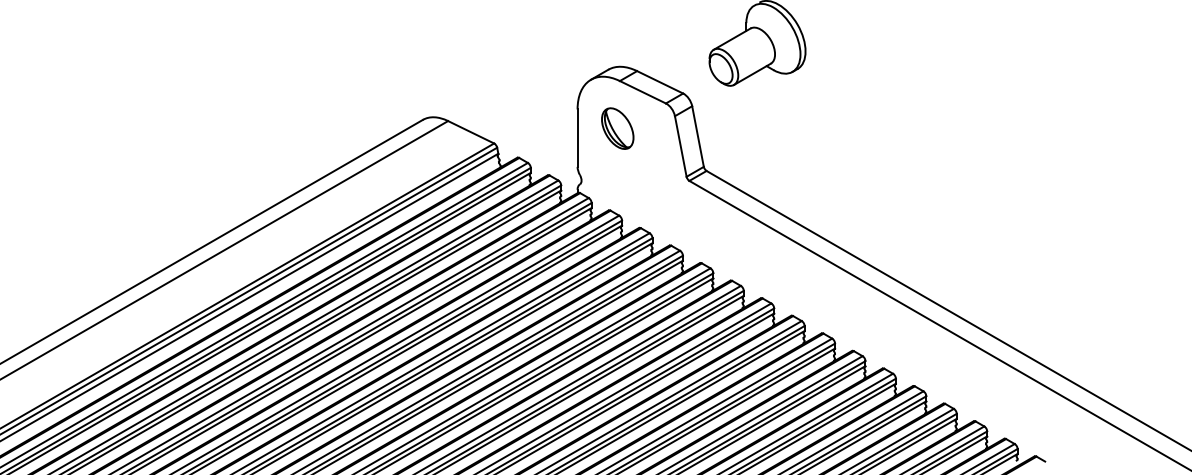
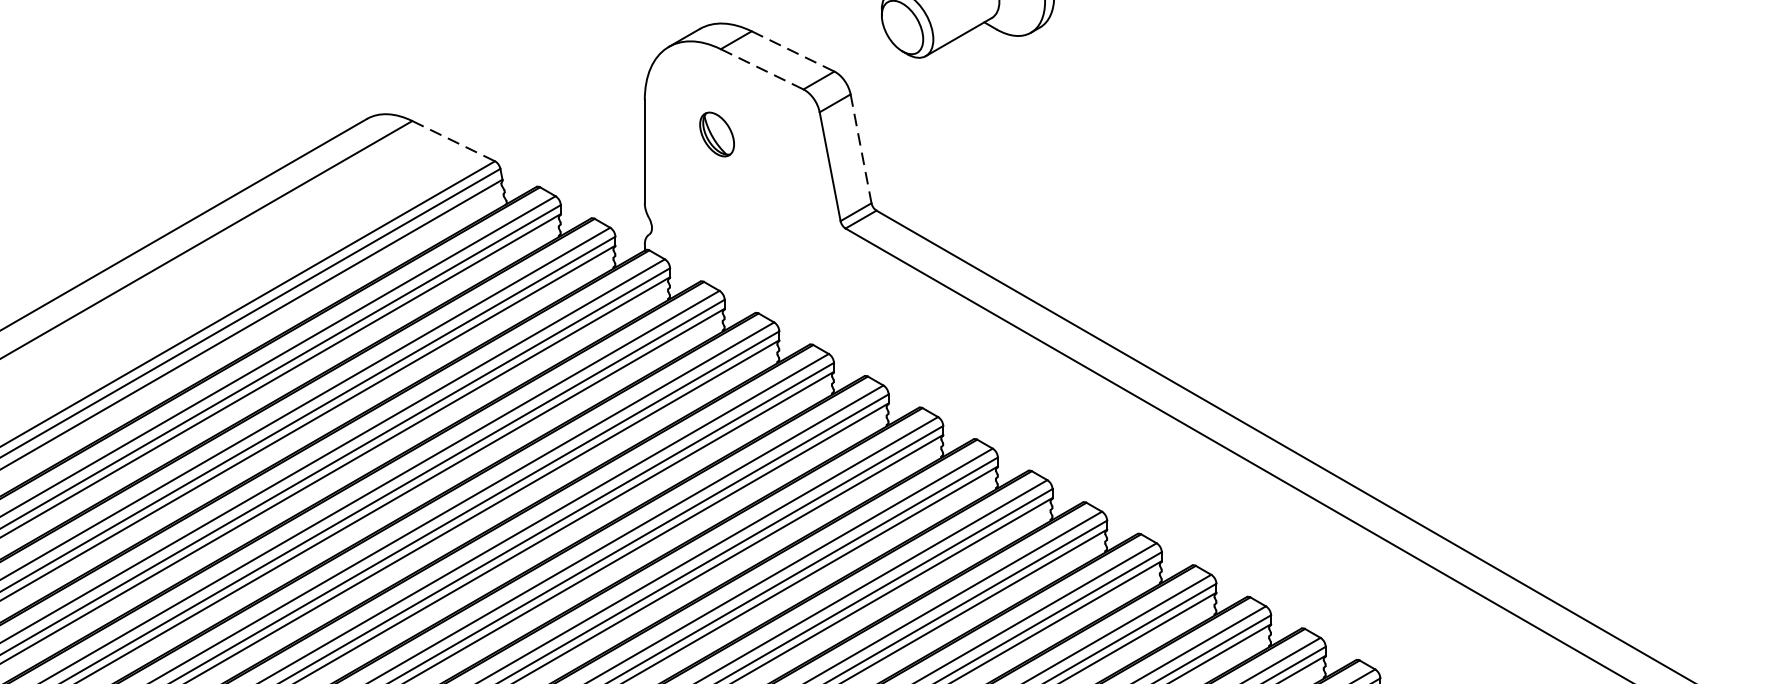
line: (660, 82) -> (793, 51), solid -> dashed
line: (642, 92) -> (761, 69), solid -> dashed
part: (617, 128) -> (716, 134), size x0.6
line: (471, 132) -> (454, 141), solid -> dashed
line: (698, 136) -> (861, 148), solid -> dashed

